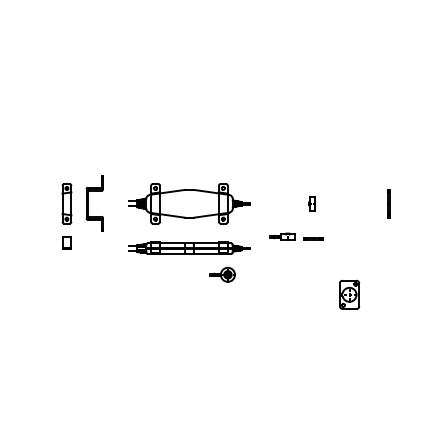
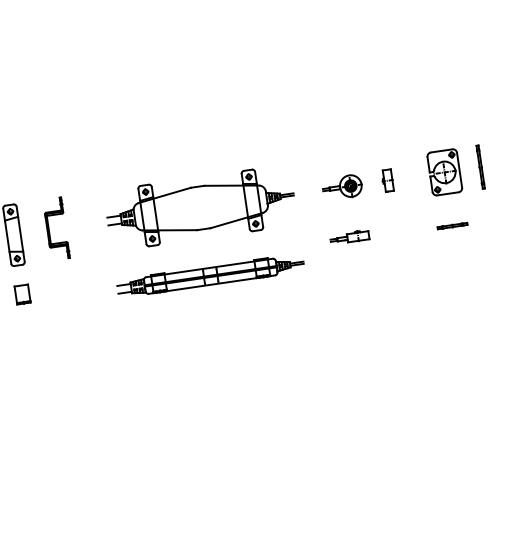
part: (94, 203) -> (55, 228), size x0.71
line: (388, 203) -> (479, 166), moved
line: (313, 238) -> (452, 225), moved
part: (222, 274) -> (342, 186), moved
part: (349, 294) -> (444, 171), moved

